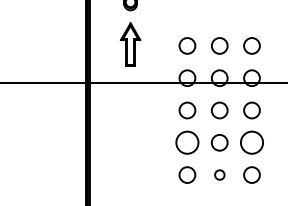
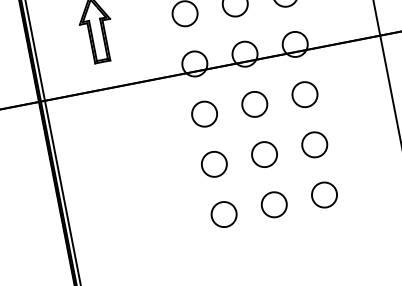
circle: (187, 142) -> (214, 163), size x0.71
circle: (251, 142) -> (313, 144), size x0.71
circle: (219, 174) -> (273, 203), size x1.67

